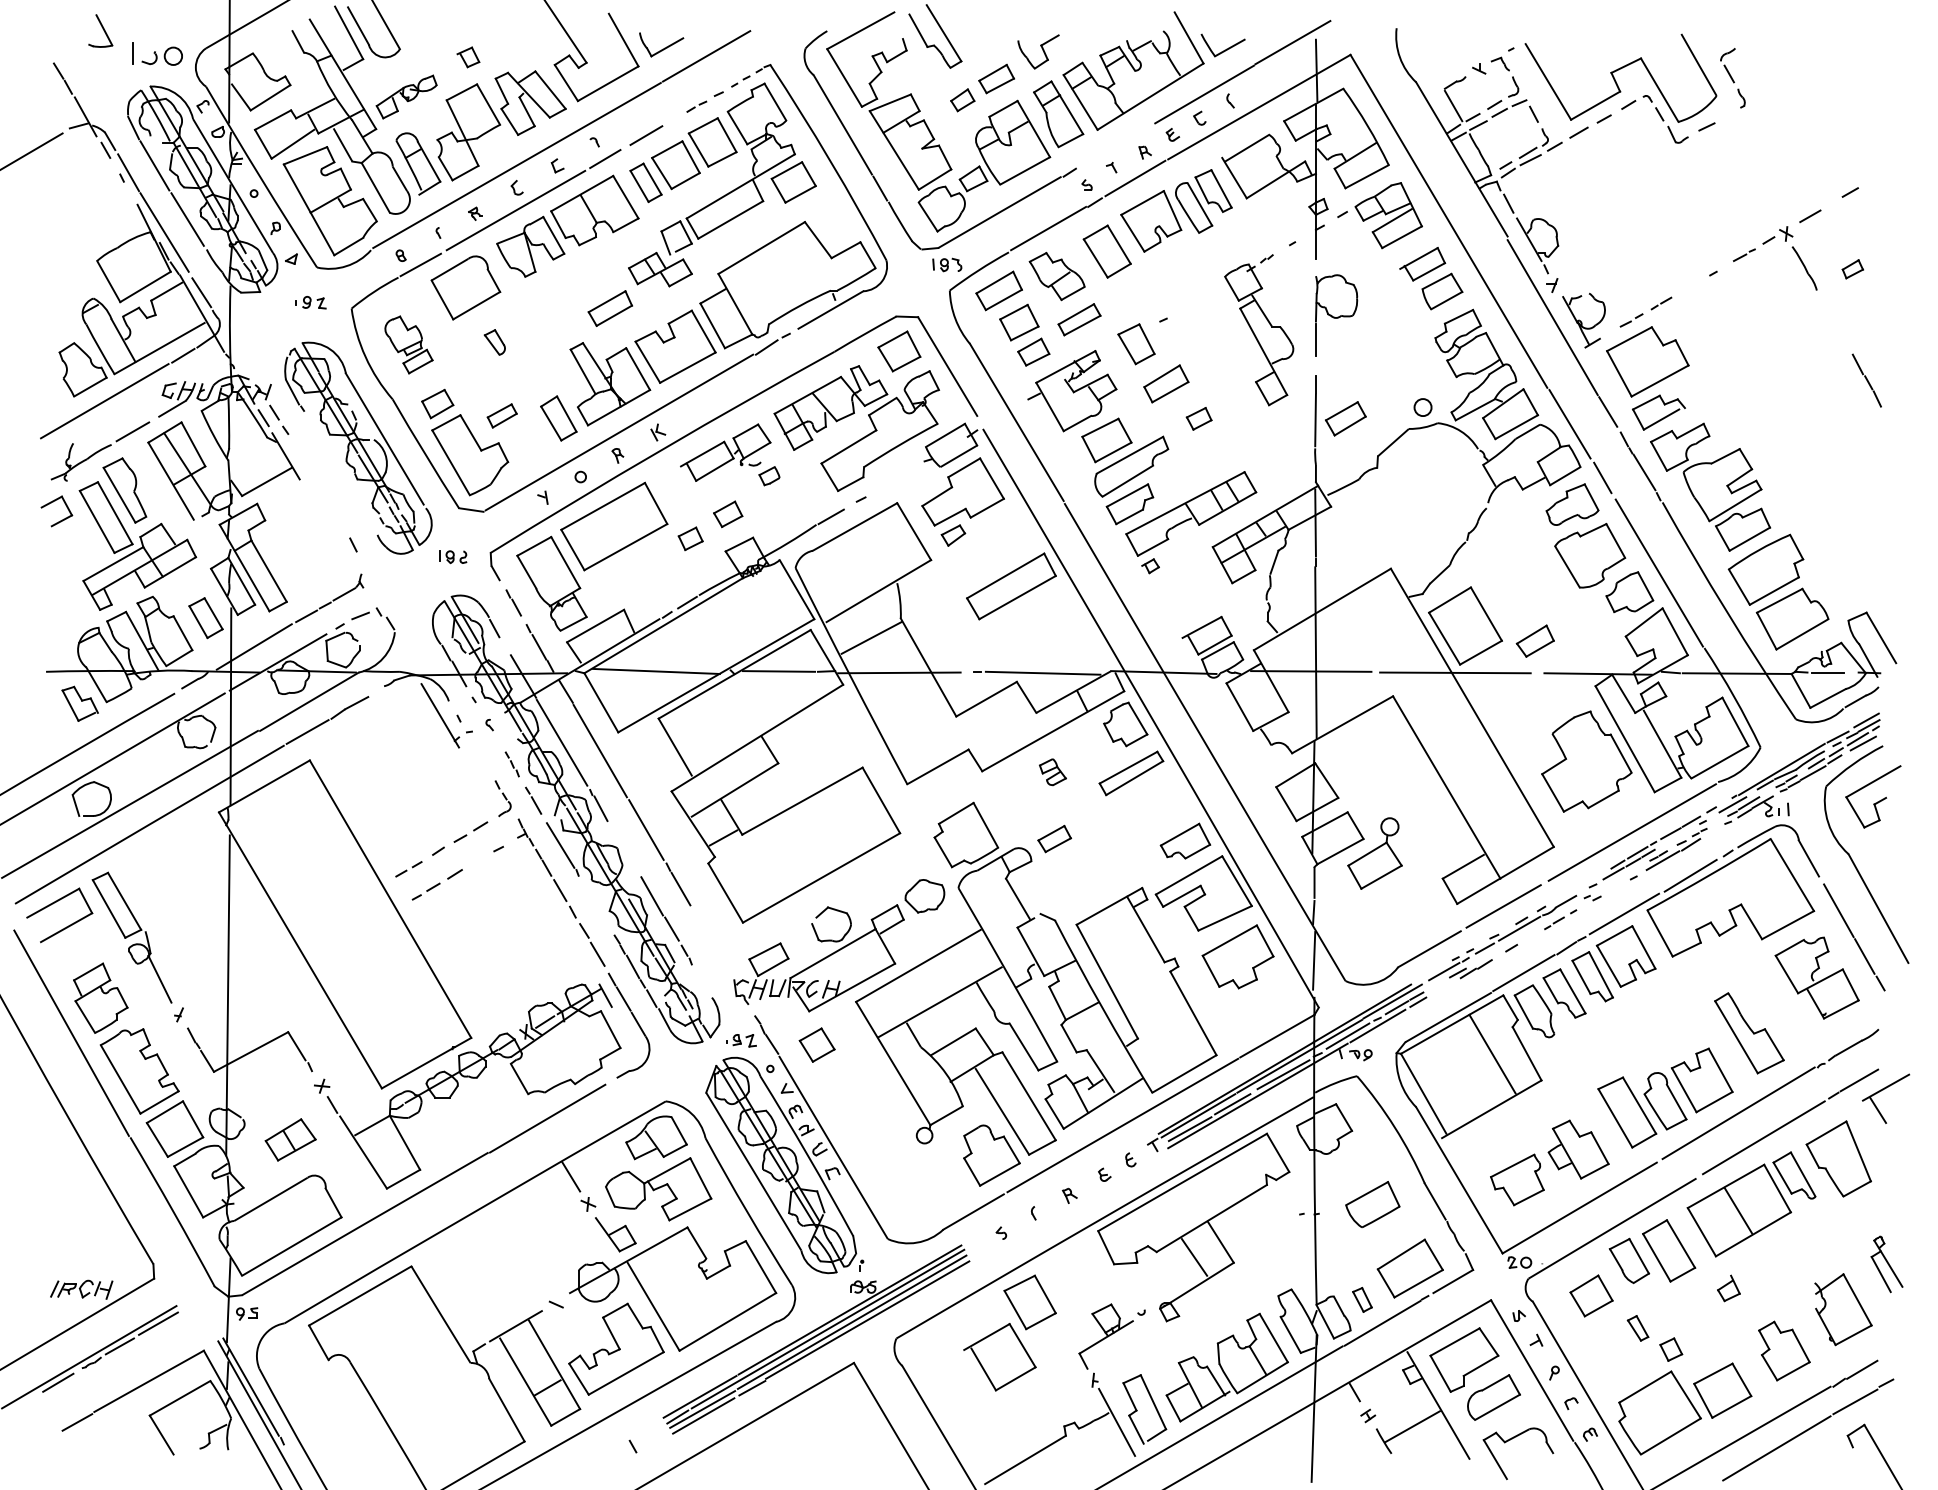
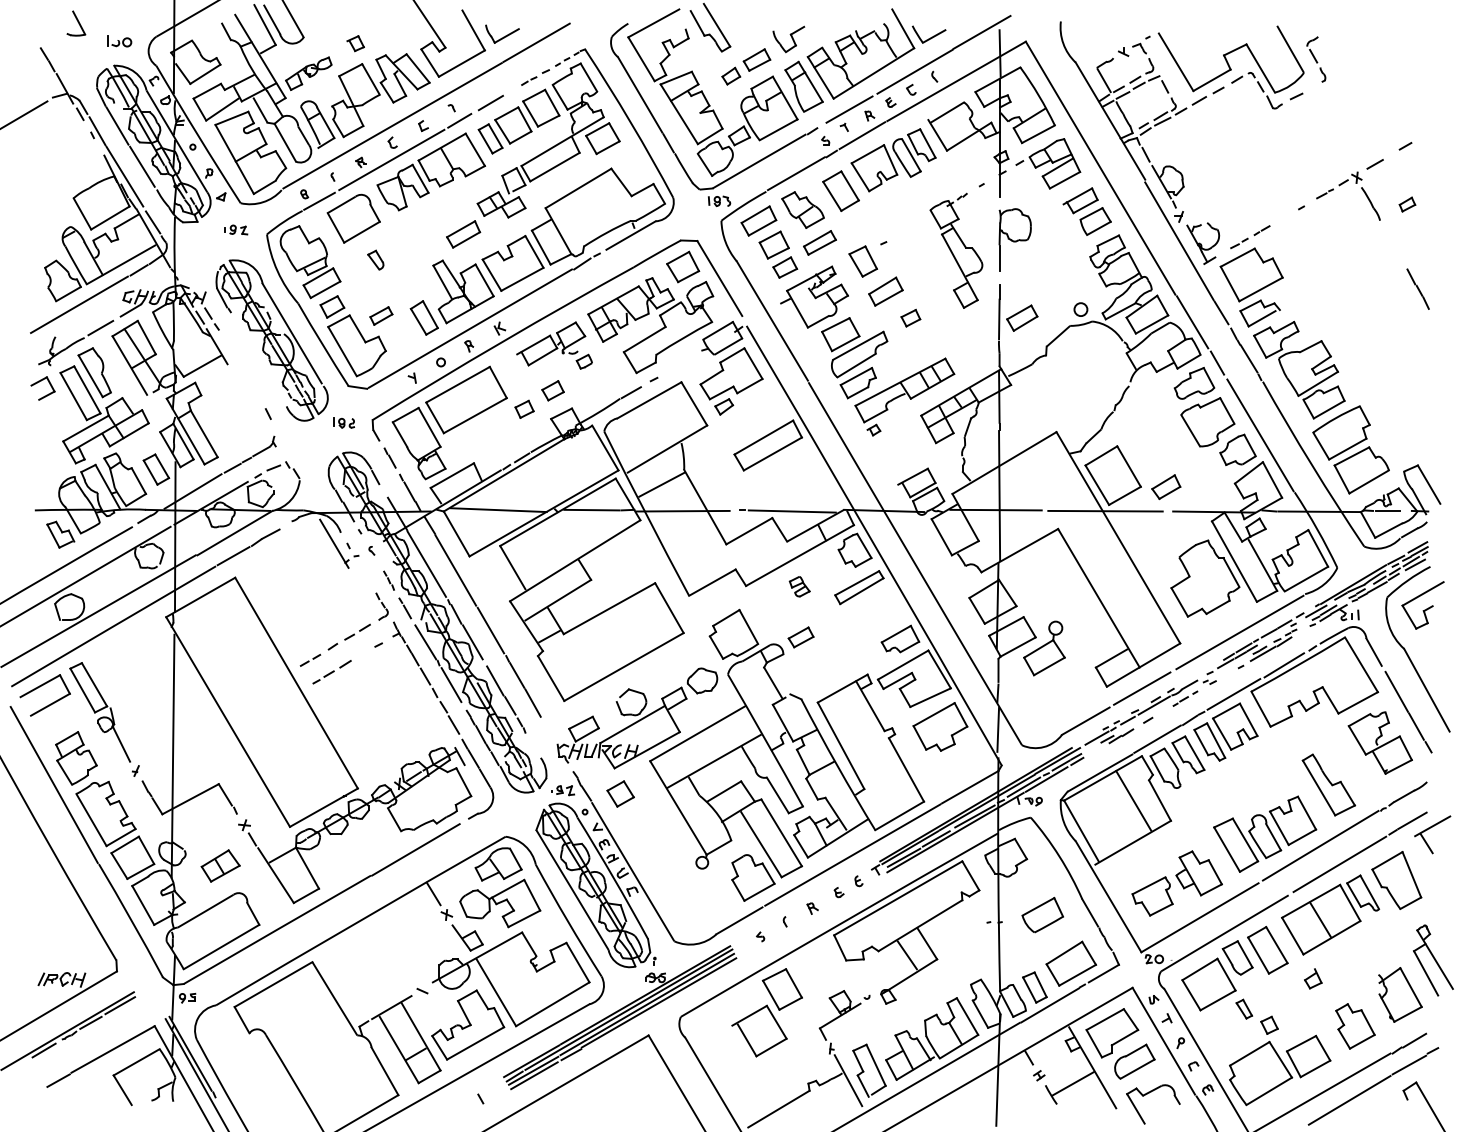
part: (157, 54) -> (119, 41), size x0.62
line: (1118, 143) -> (849, 109), added
part: (408, 344) -> (310, 261), size x1.67
line: (622, 845) -> (472, 642), added
line: (594, 901) -> (451, 684), added
line: (701, 925) -> (532, 703), added
part: (1886, 1264) -> (1433, 960), size x1.67
part: (1591, 1295) -> (1208, 984), size x1.67
part: (1362, 1299) -> (1034, 987), size x1.67

